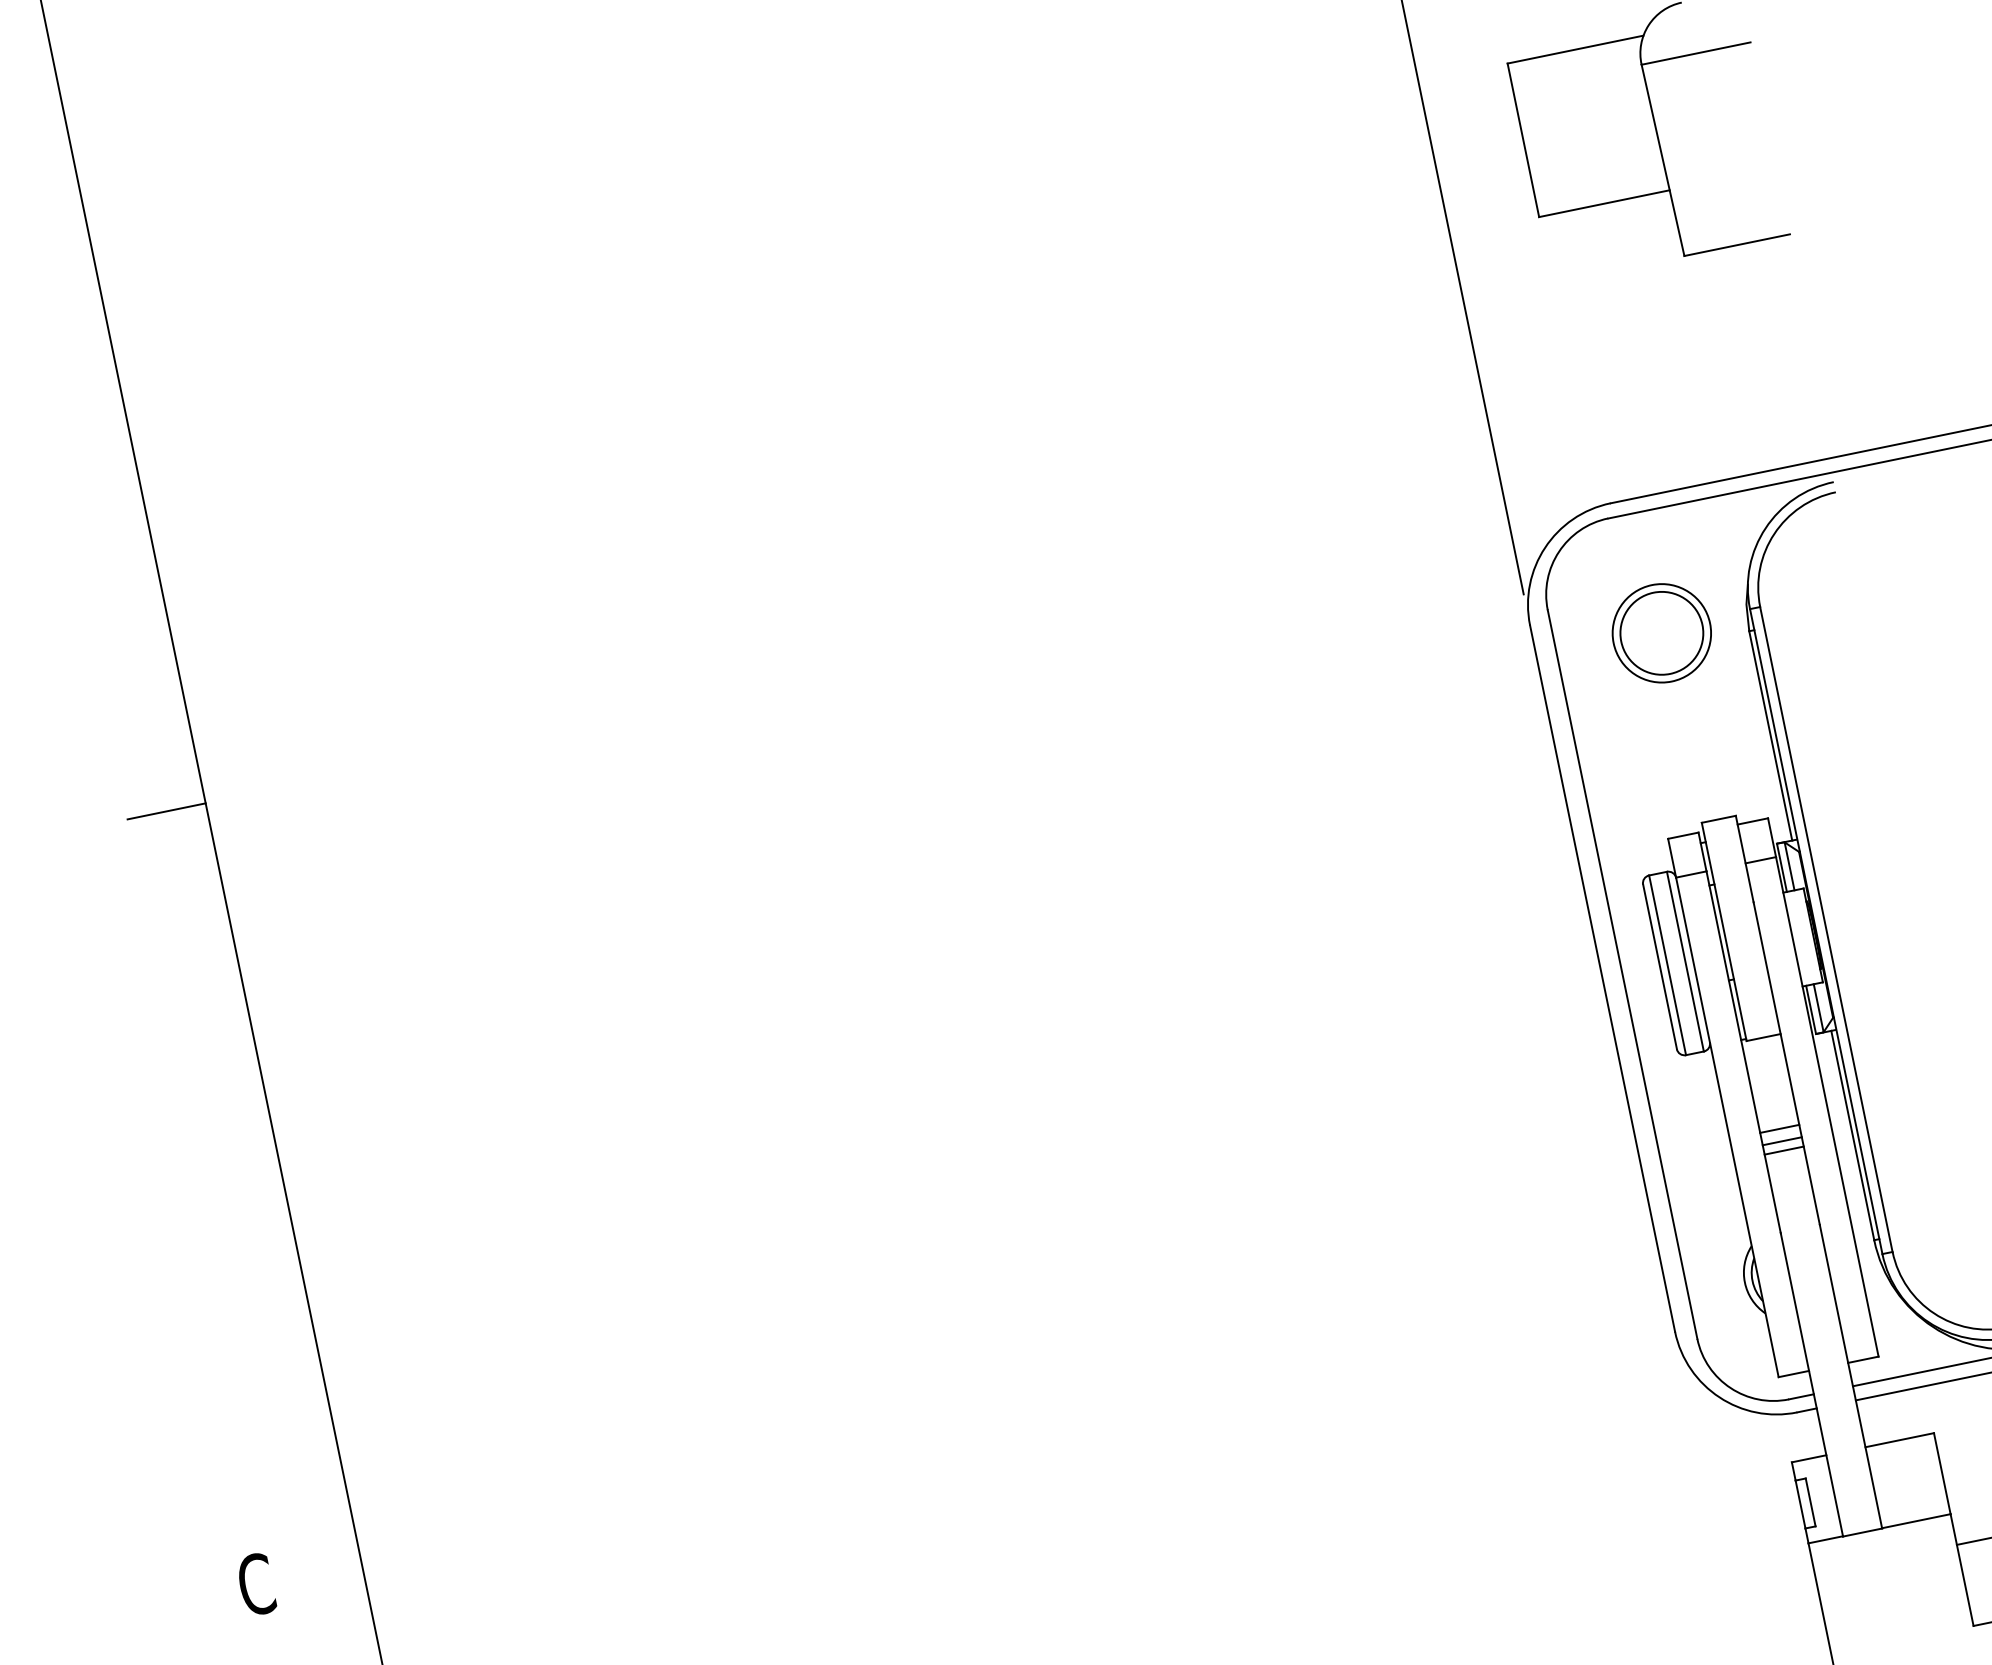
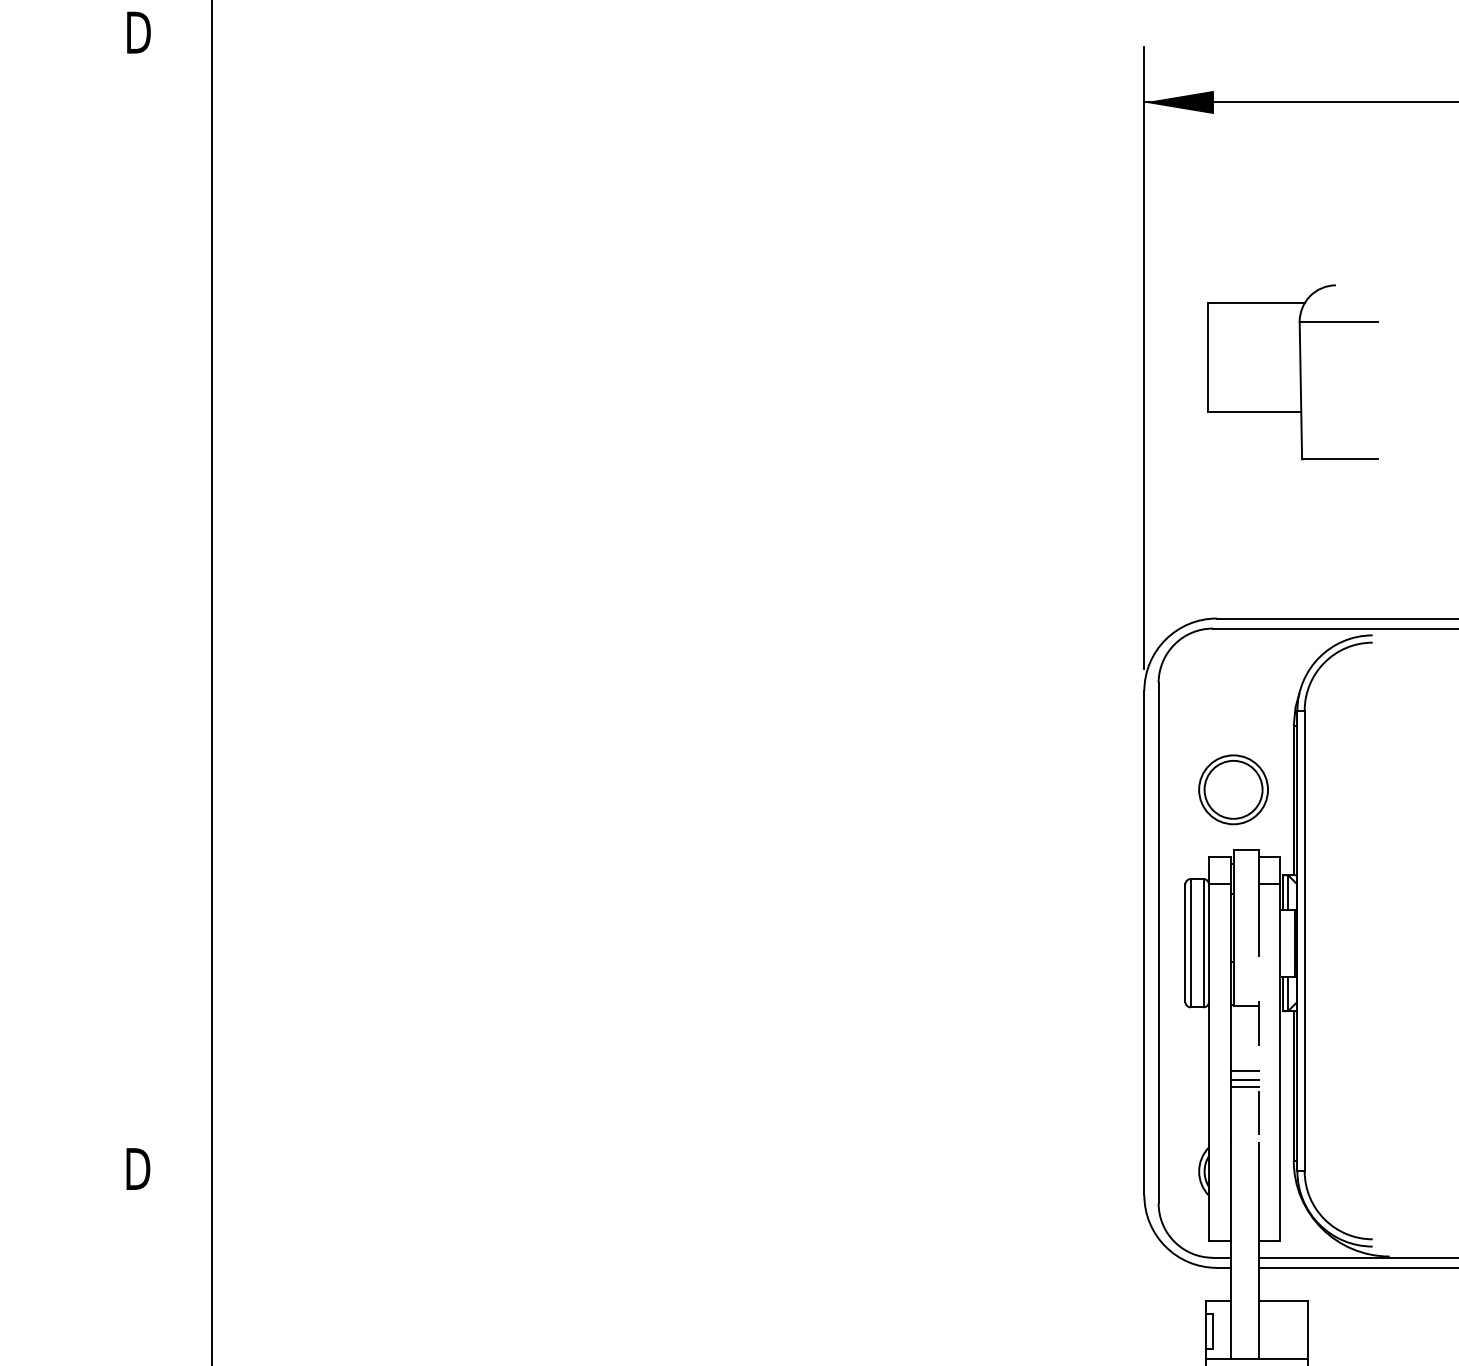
part: (1661, 632) -> (1233, 789), moved
line: (166, 811) -> (183, 626), removed
line: (1786, 1063) -> (1258, 1027), solid -> dashed
text: (257, 1583) -> (137, 1168), C -> D

